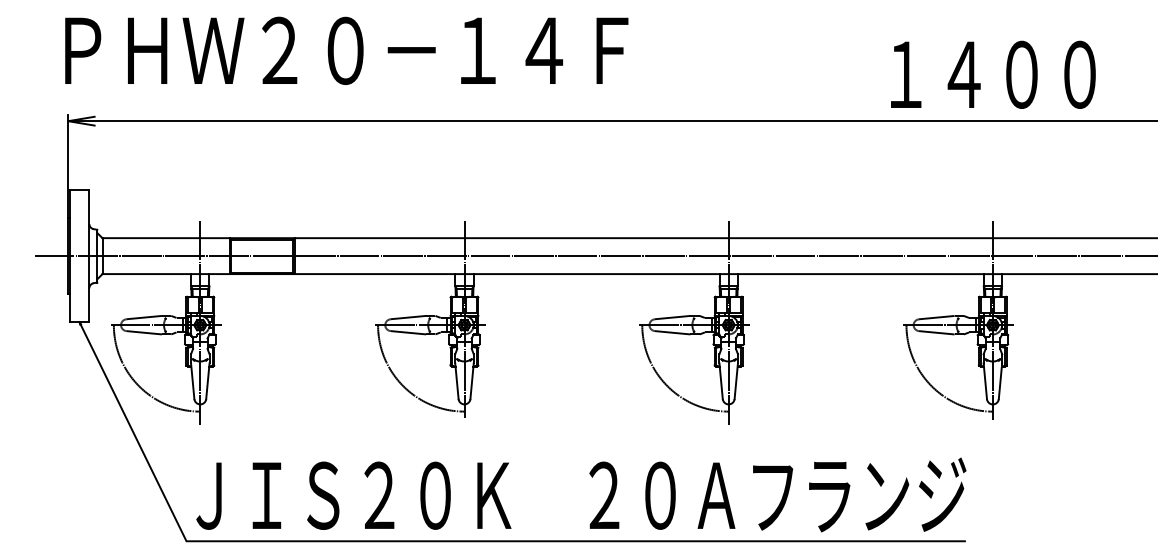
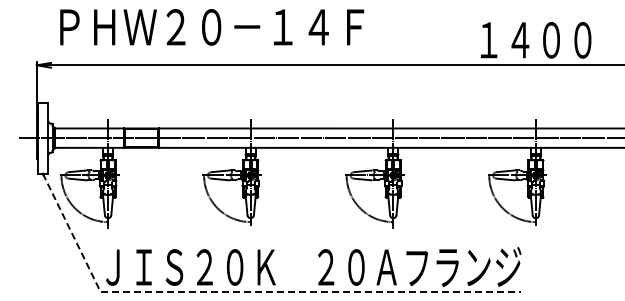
text: (347, 51) -> (212, 27), moved
line: (453, 542) -> (244, 292), solid -> dashed

